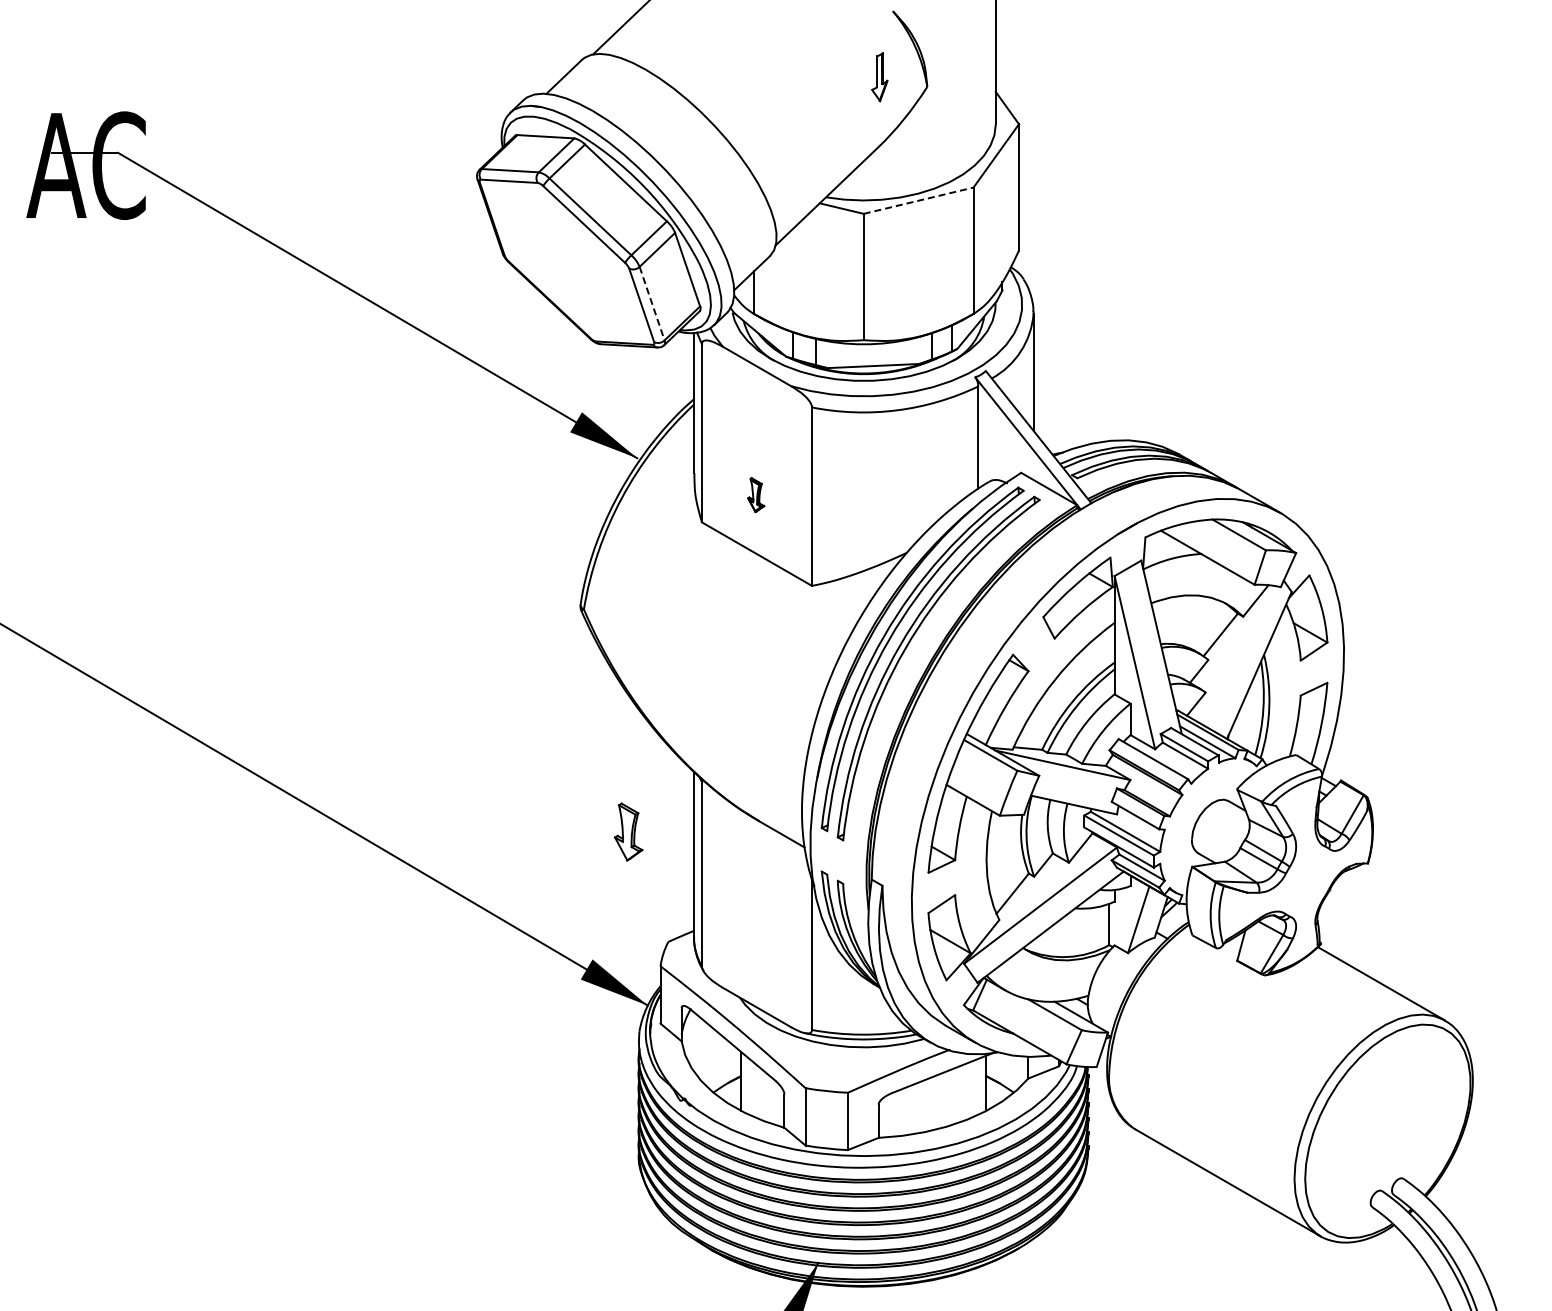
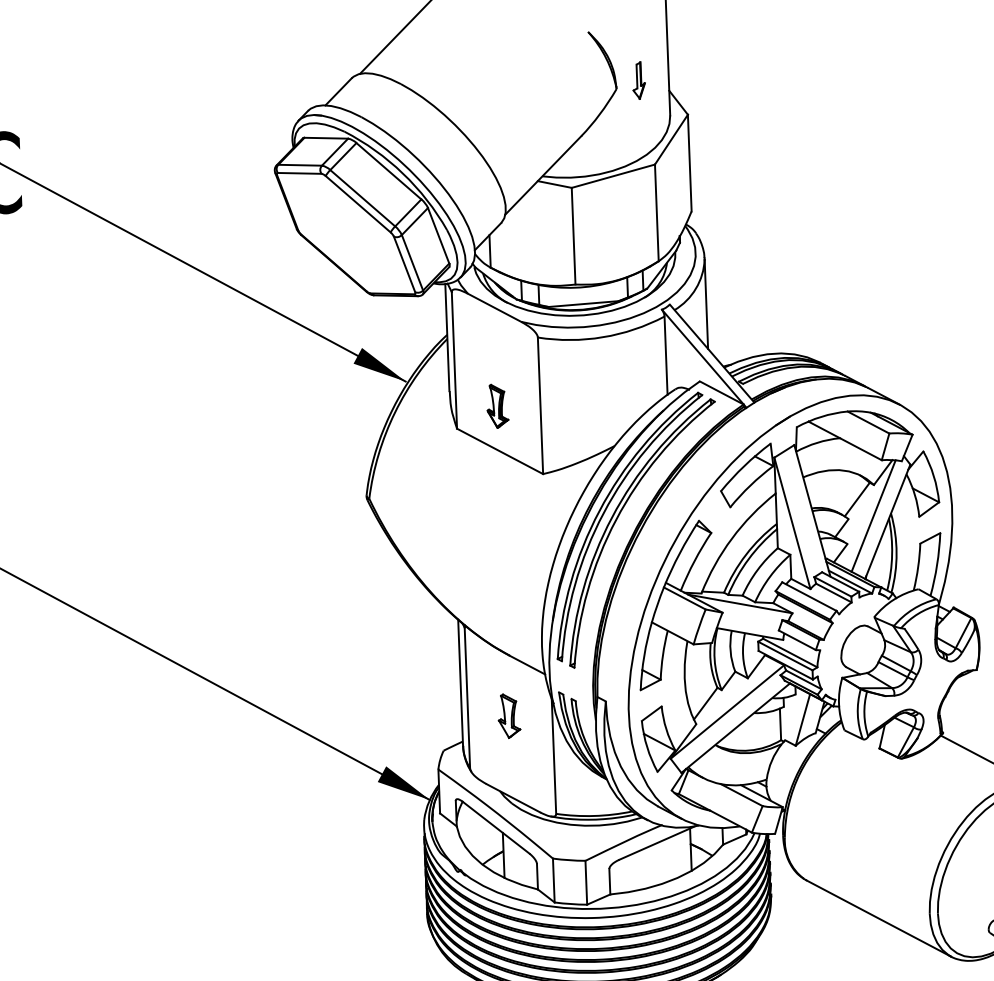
part: (879, 77) -> (638, 80), moved
line: (919, 200) -> (614, 176), dashed -> solid
line: (652, 303) -> (412, 262), dashed -> solid
part: (756, 494) -> (497, 405), size x1.67
line: (1240, 656) -> (873, 515), added
part: (628, 831) -> (509, 715), moved

